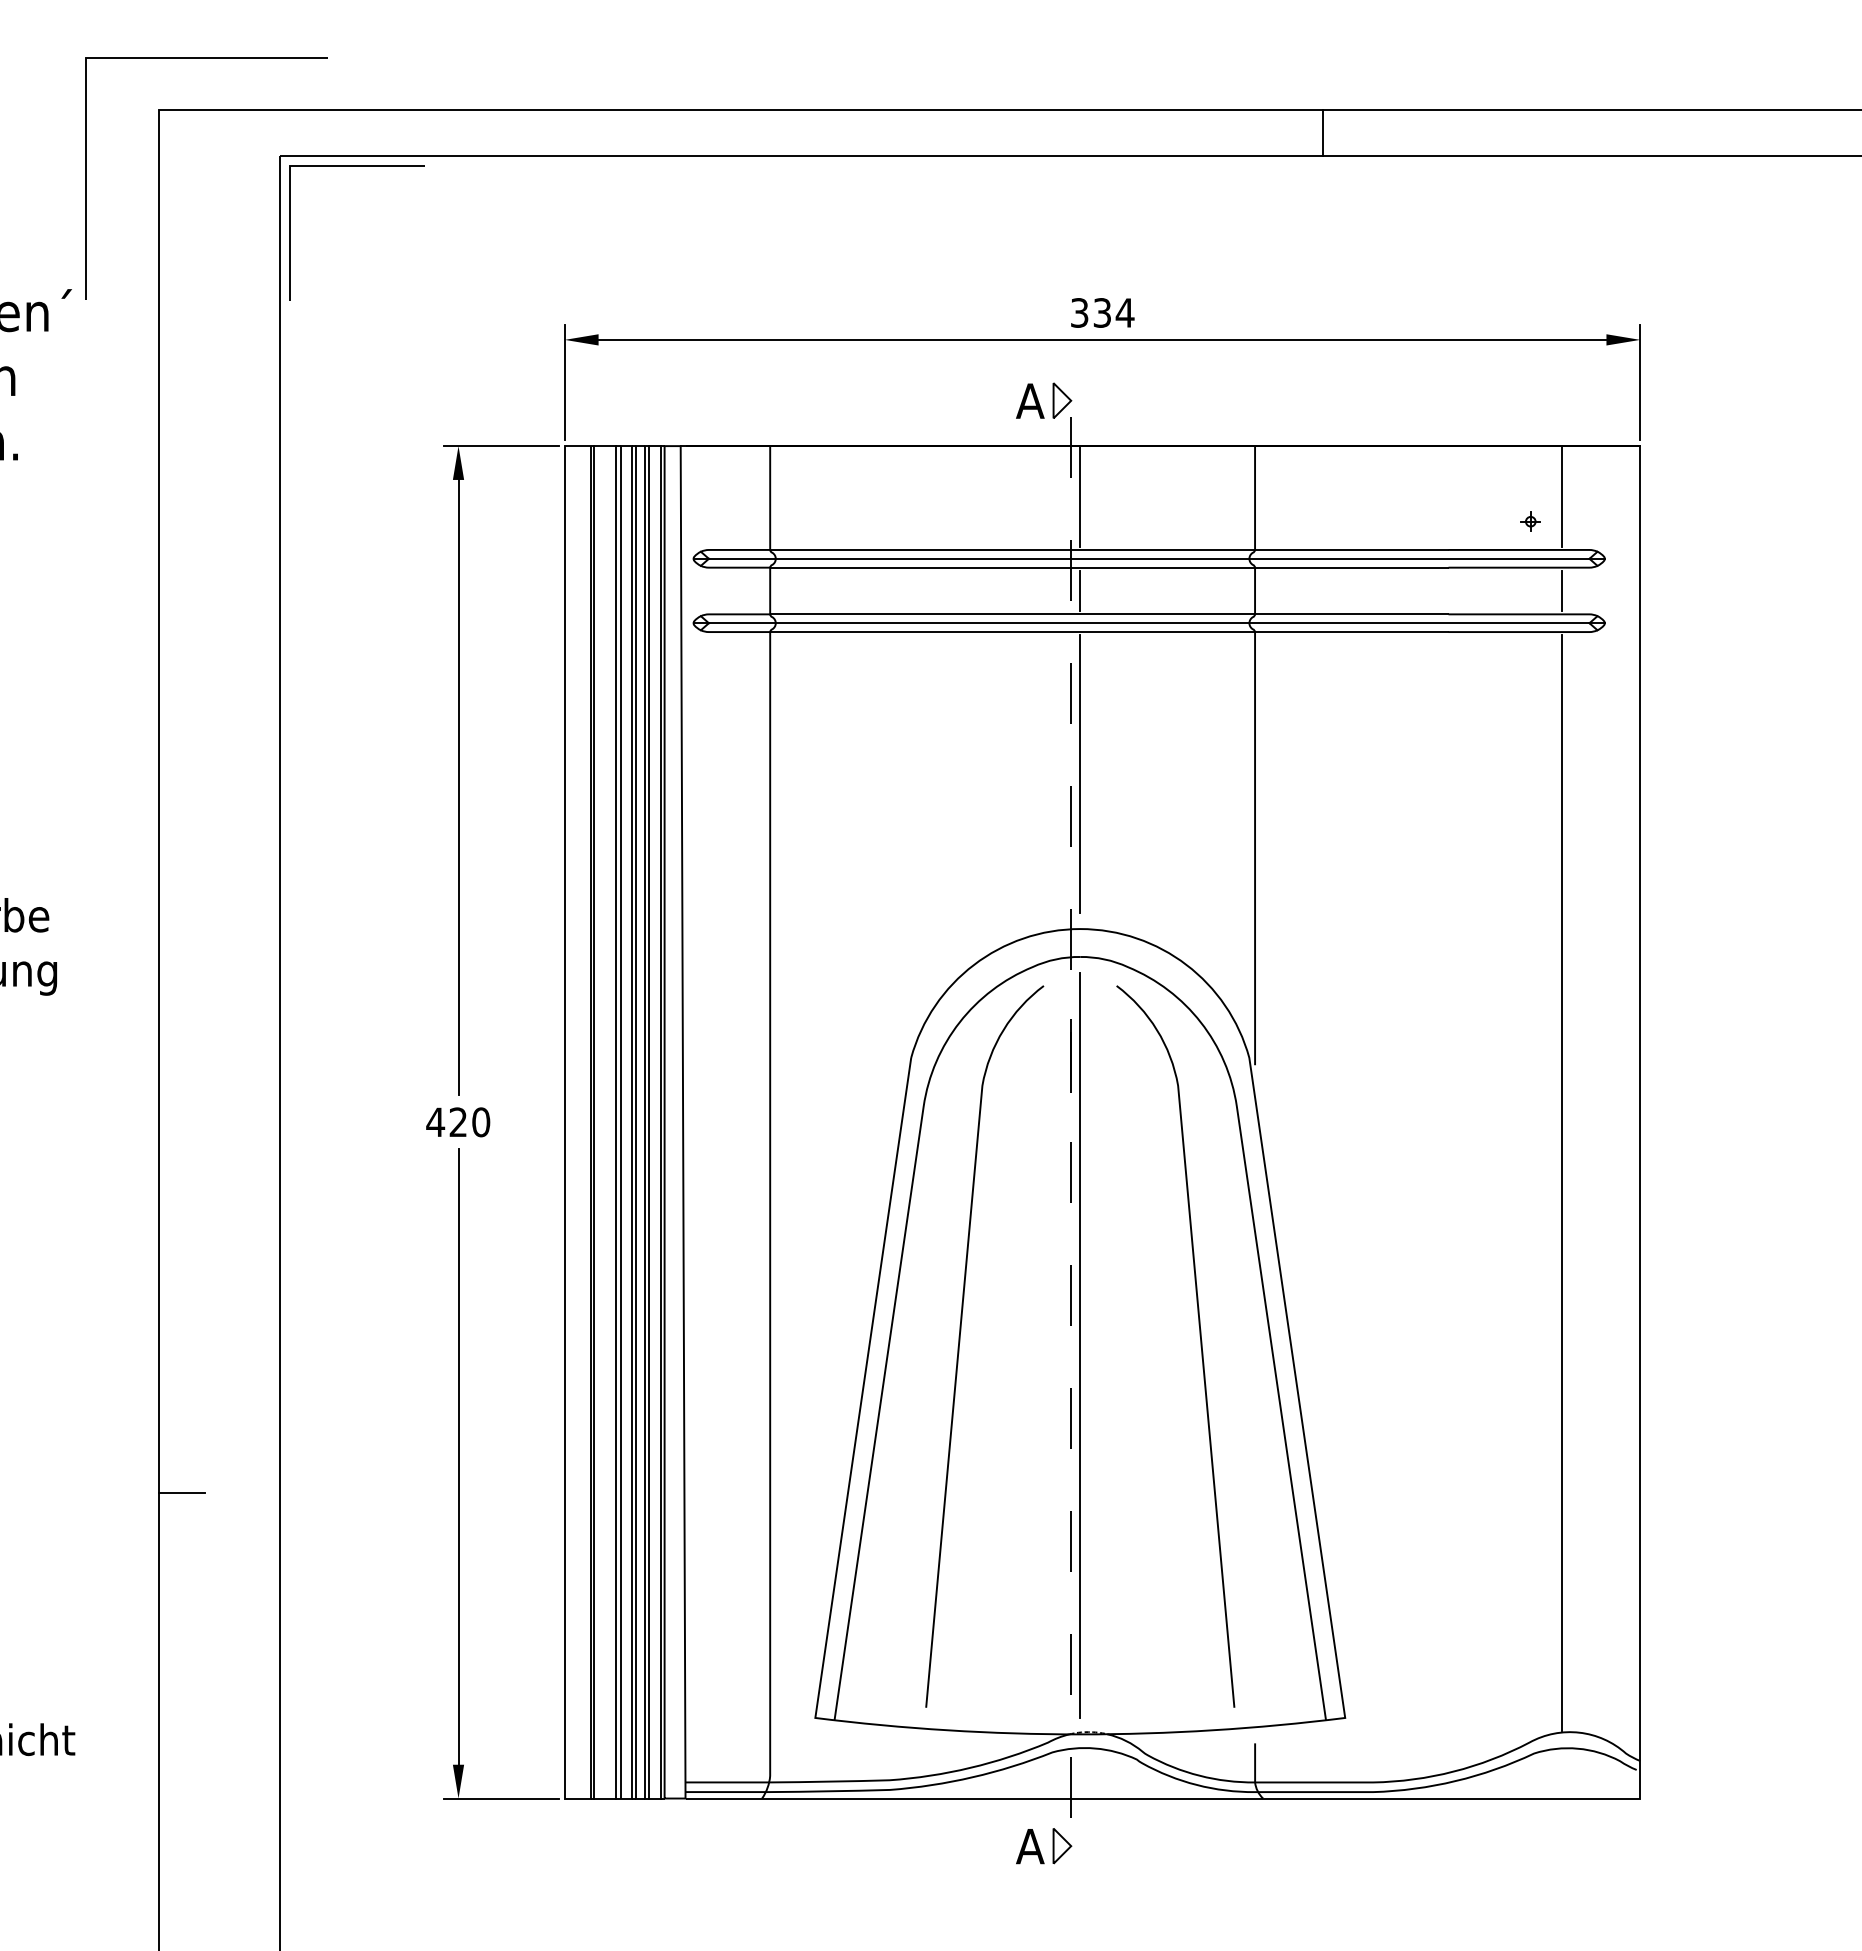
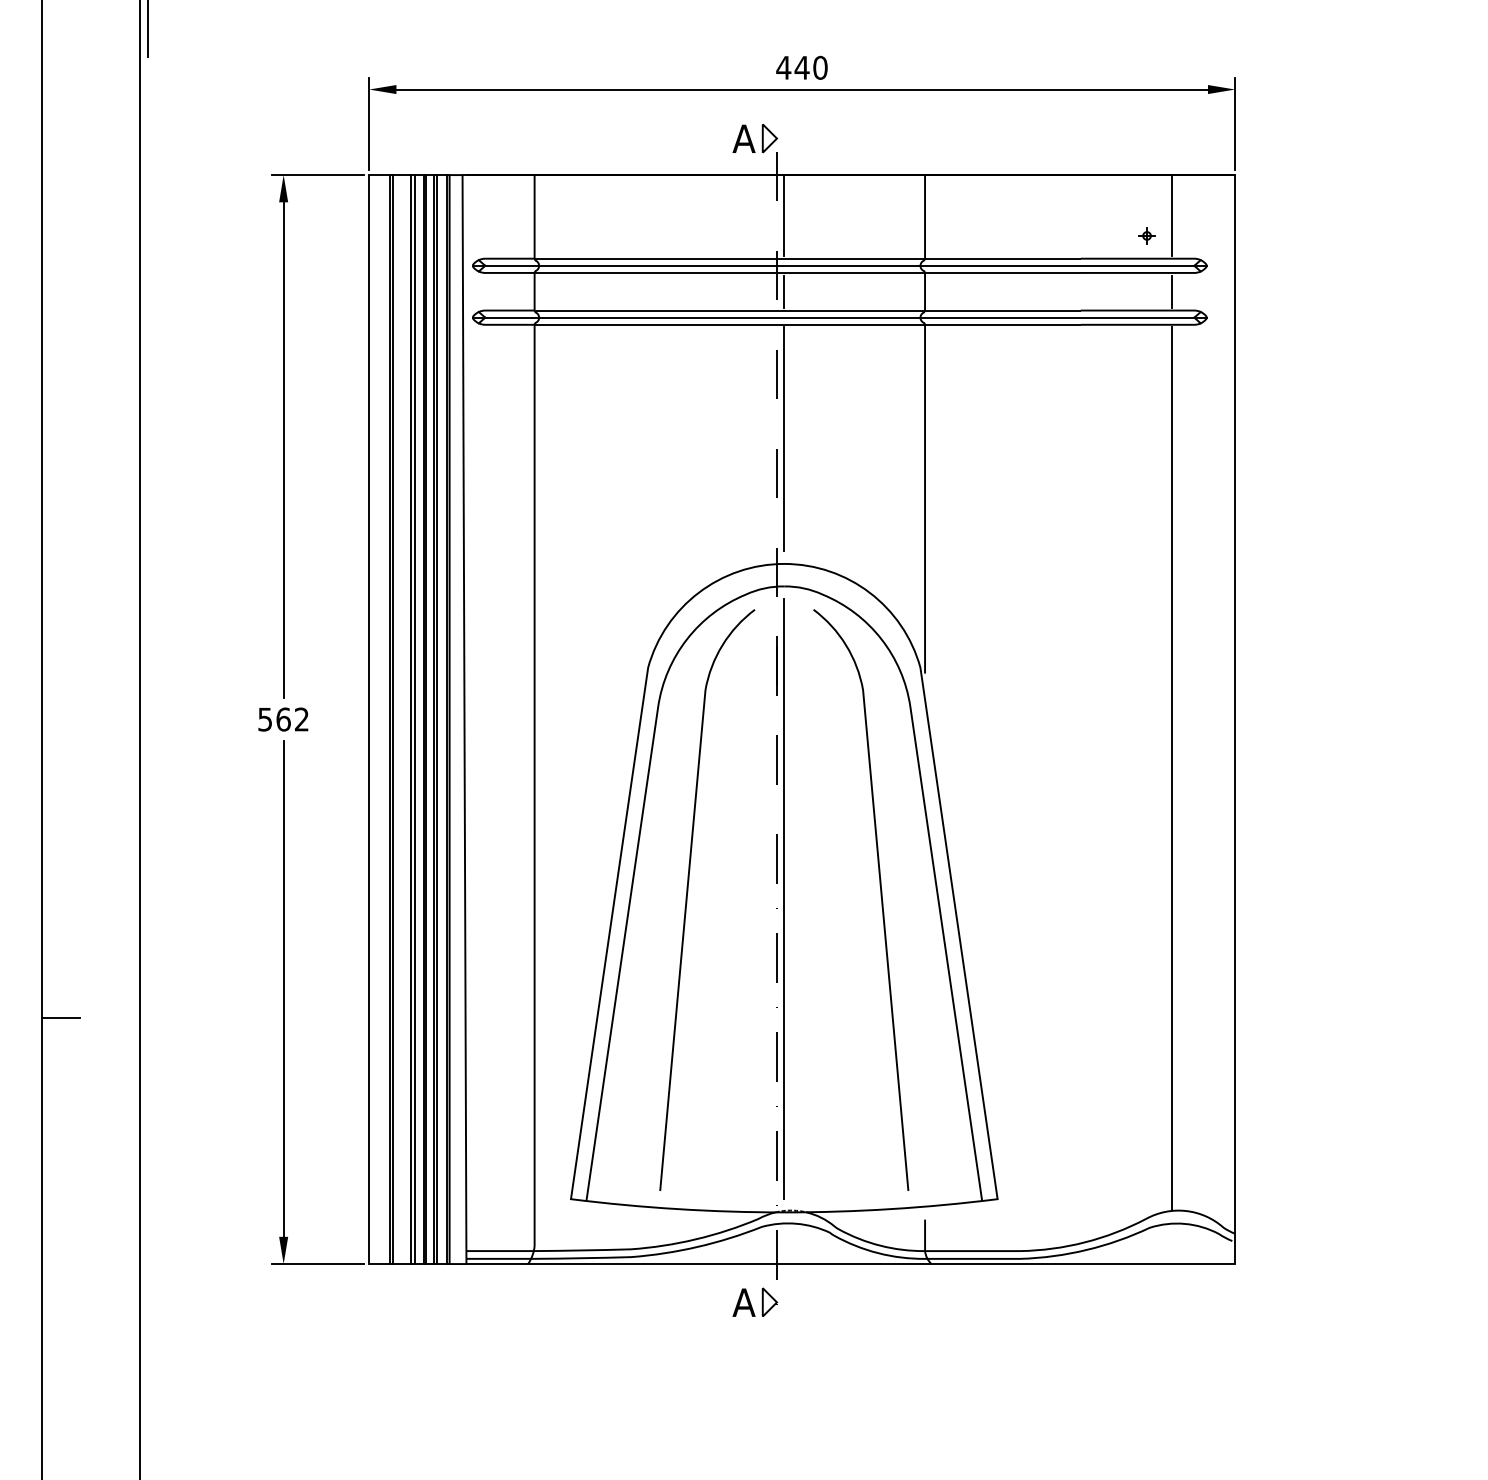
text: (1102, 312) -> (802, 67), 334 -> 440
text: (458, 1122) -> (283, 719), 420 -> 562

